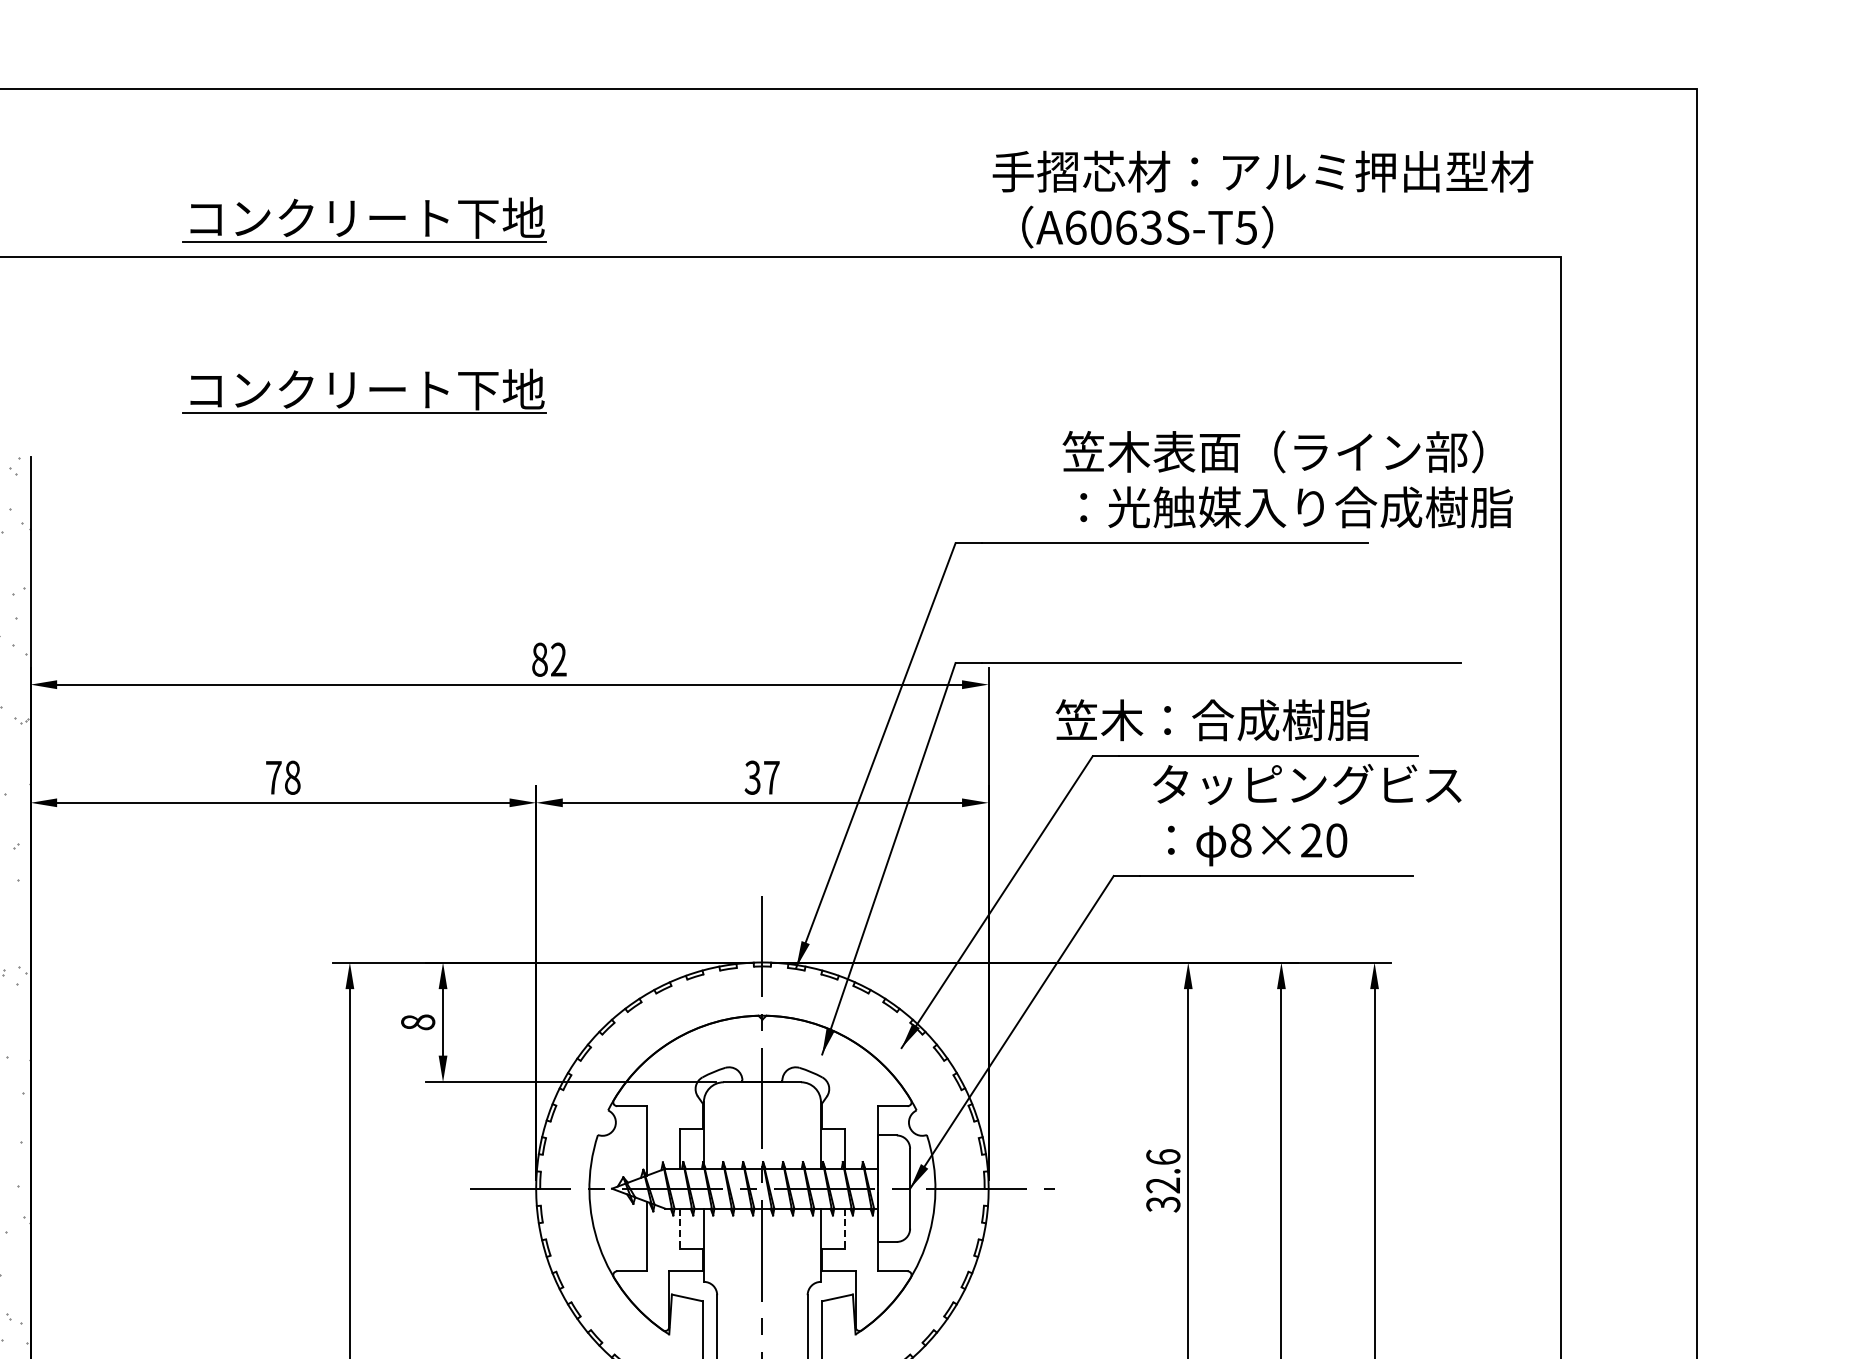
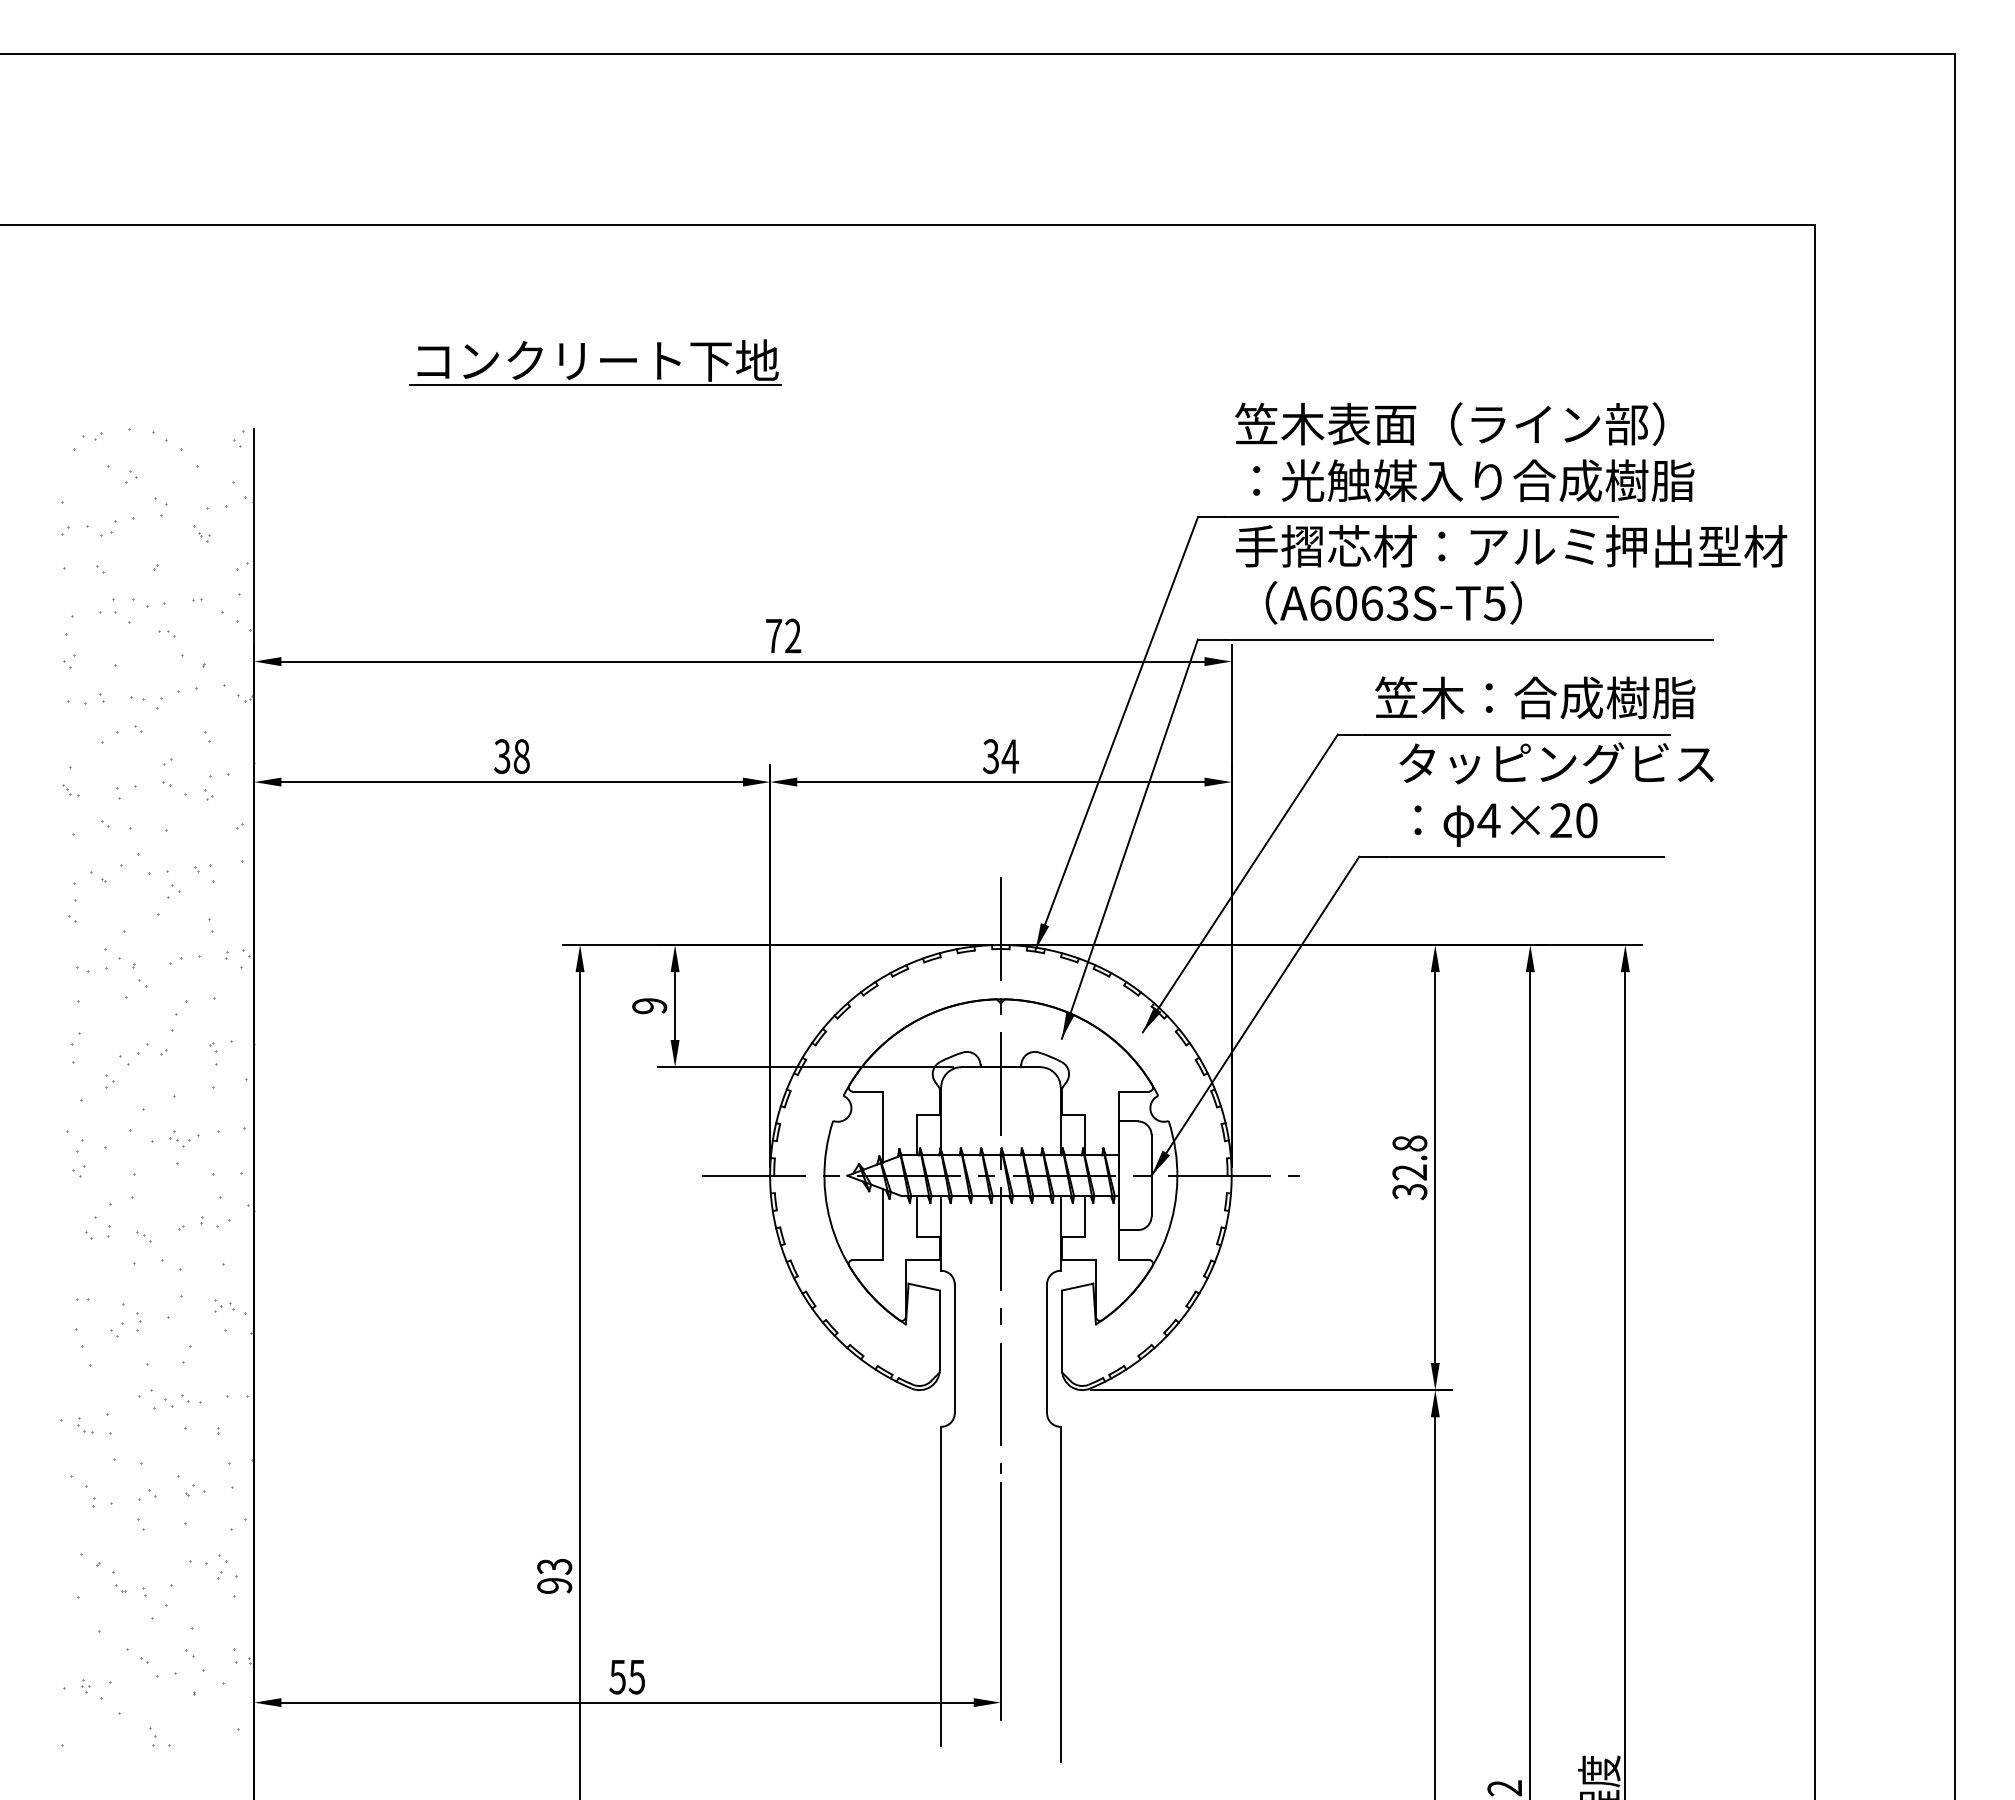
text: (1262, 199) -> (1511, 574), moved
part: (365, 219) -> (595, 187), removed
text: (1287, 478) -> (1464, 451), moved
text: (540, 659) -> (774, 635), 82 -> 72
text: (1212, 719) -> (1535, 697), moved
text: (273, 777) -> (502, 756), 78 -> 38
text: (771, 777) -> (1010, 756), 37 -> 34
text: (1240, 840) -> (1488, 820), 8×20 -> 4×20
text: (417, 1022) -> (649, 1006), 8 -> 9
text: (1162, 1157) -> (1409, 1143), 32.6 -> 32.8
line: (679, 1228) -> (916, 1216), dashed -> solid
line: (845, 1228) -> (1085, 1216), dashed -> solid

